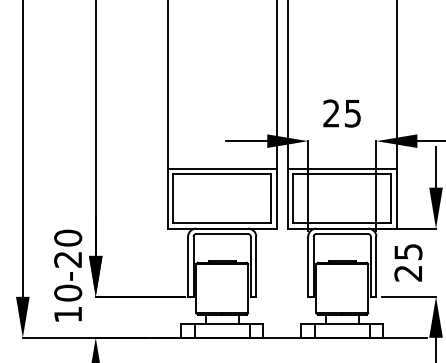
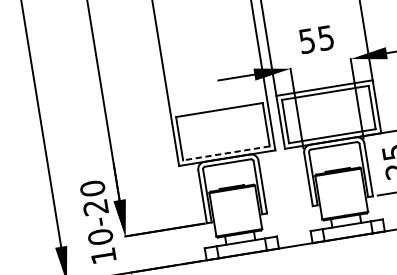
text: (331, 113) -> (307, 41), 25 -> 55
line: (221, 168) -> (218, 105), removed
line: (221, 223) -> (225, 153), solid -> dashed

